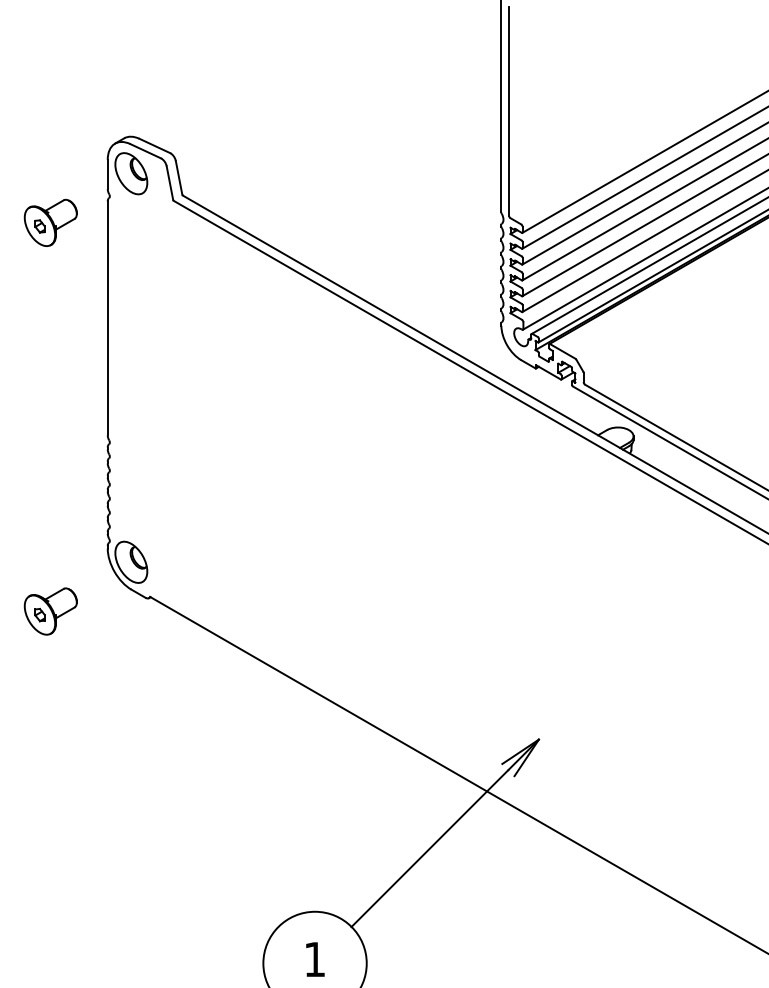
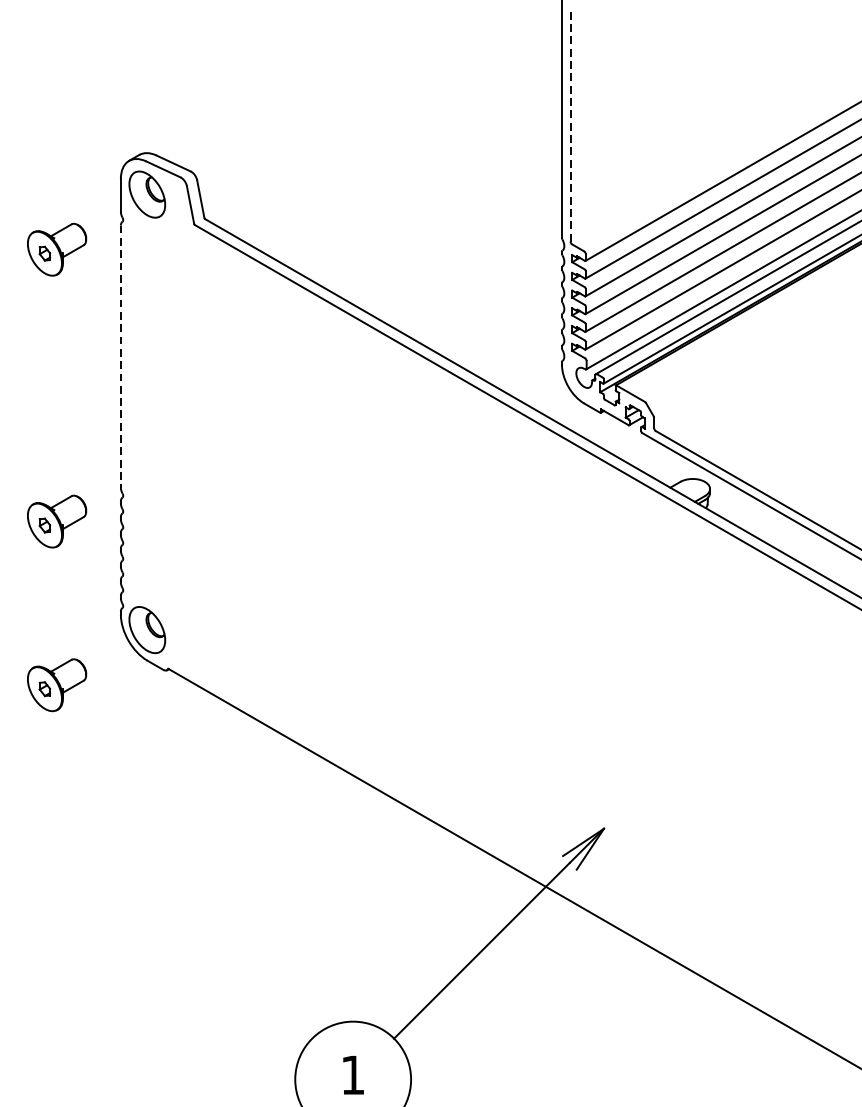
line: (509, 110) -> (571, 123), solid -> dashed
line: (107, 318) -> (120, 356), solid -> dashed
part: (50, 465) -> (56, 521), added

